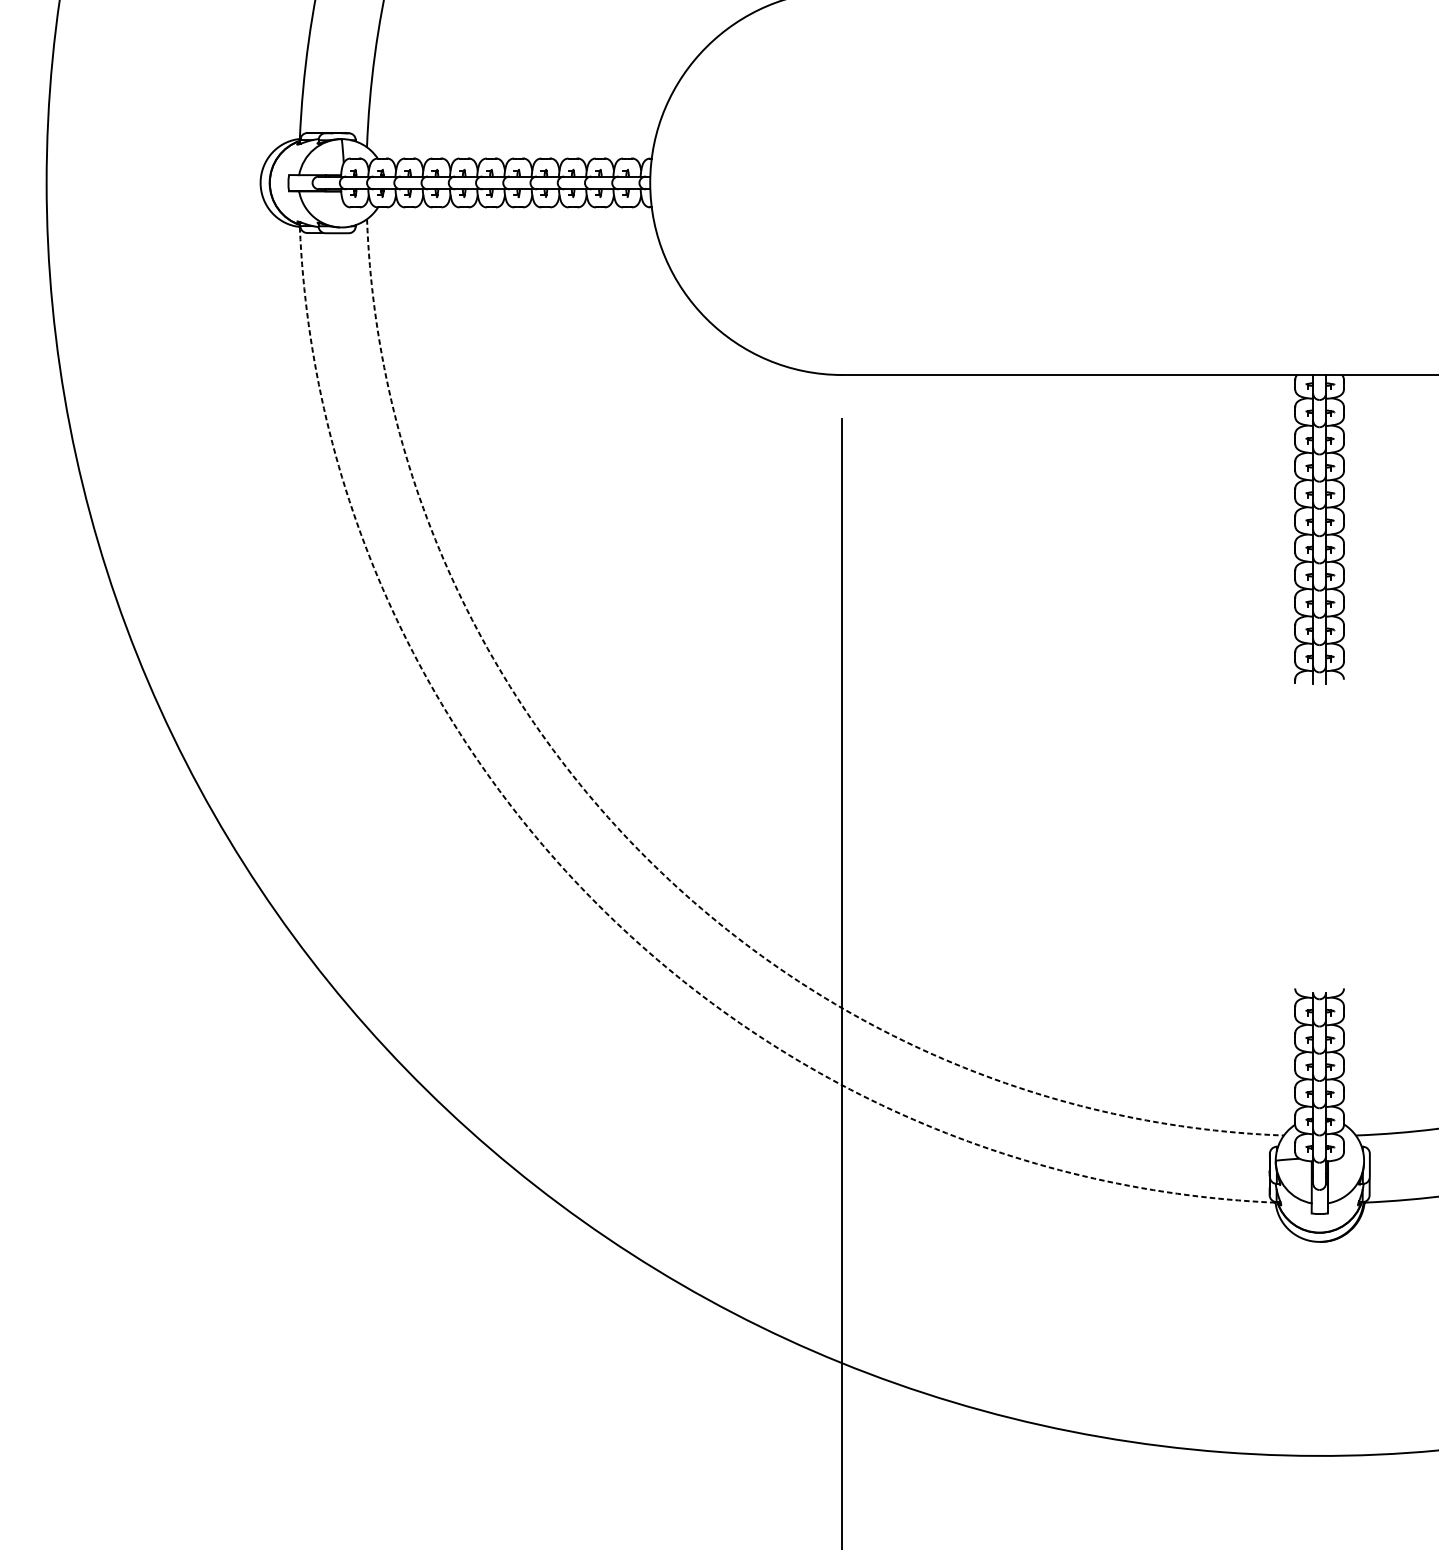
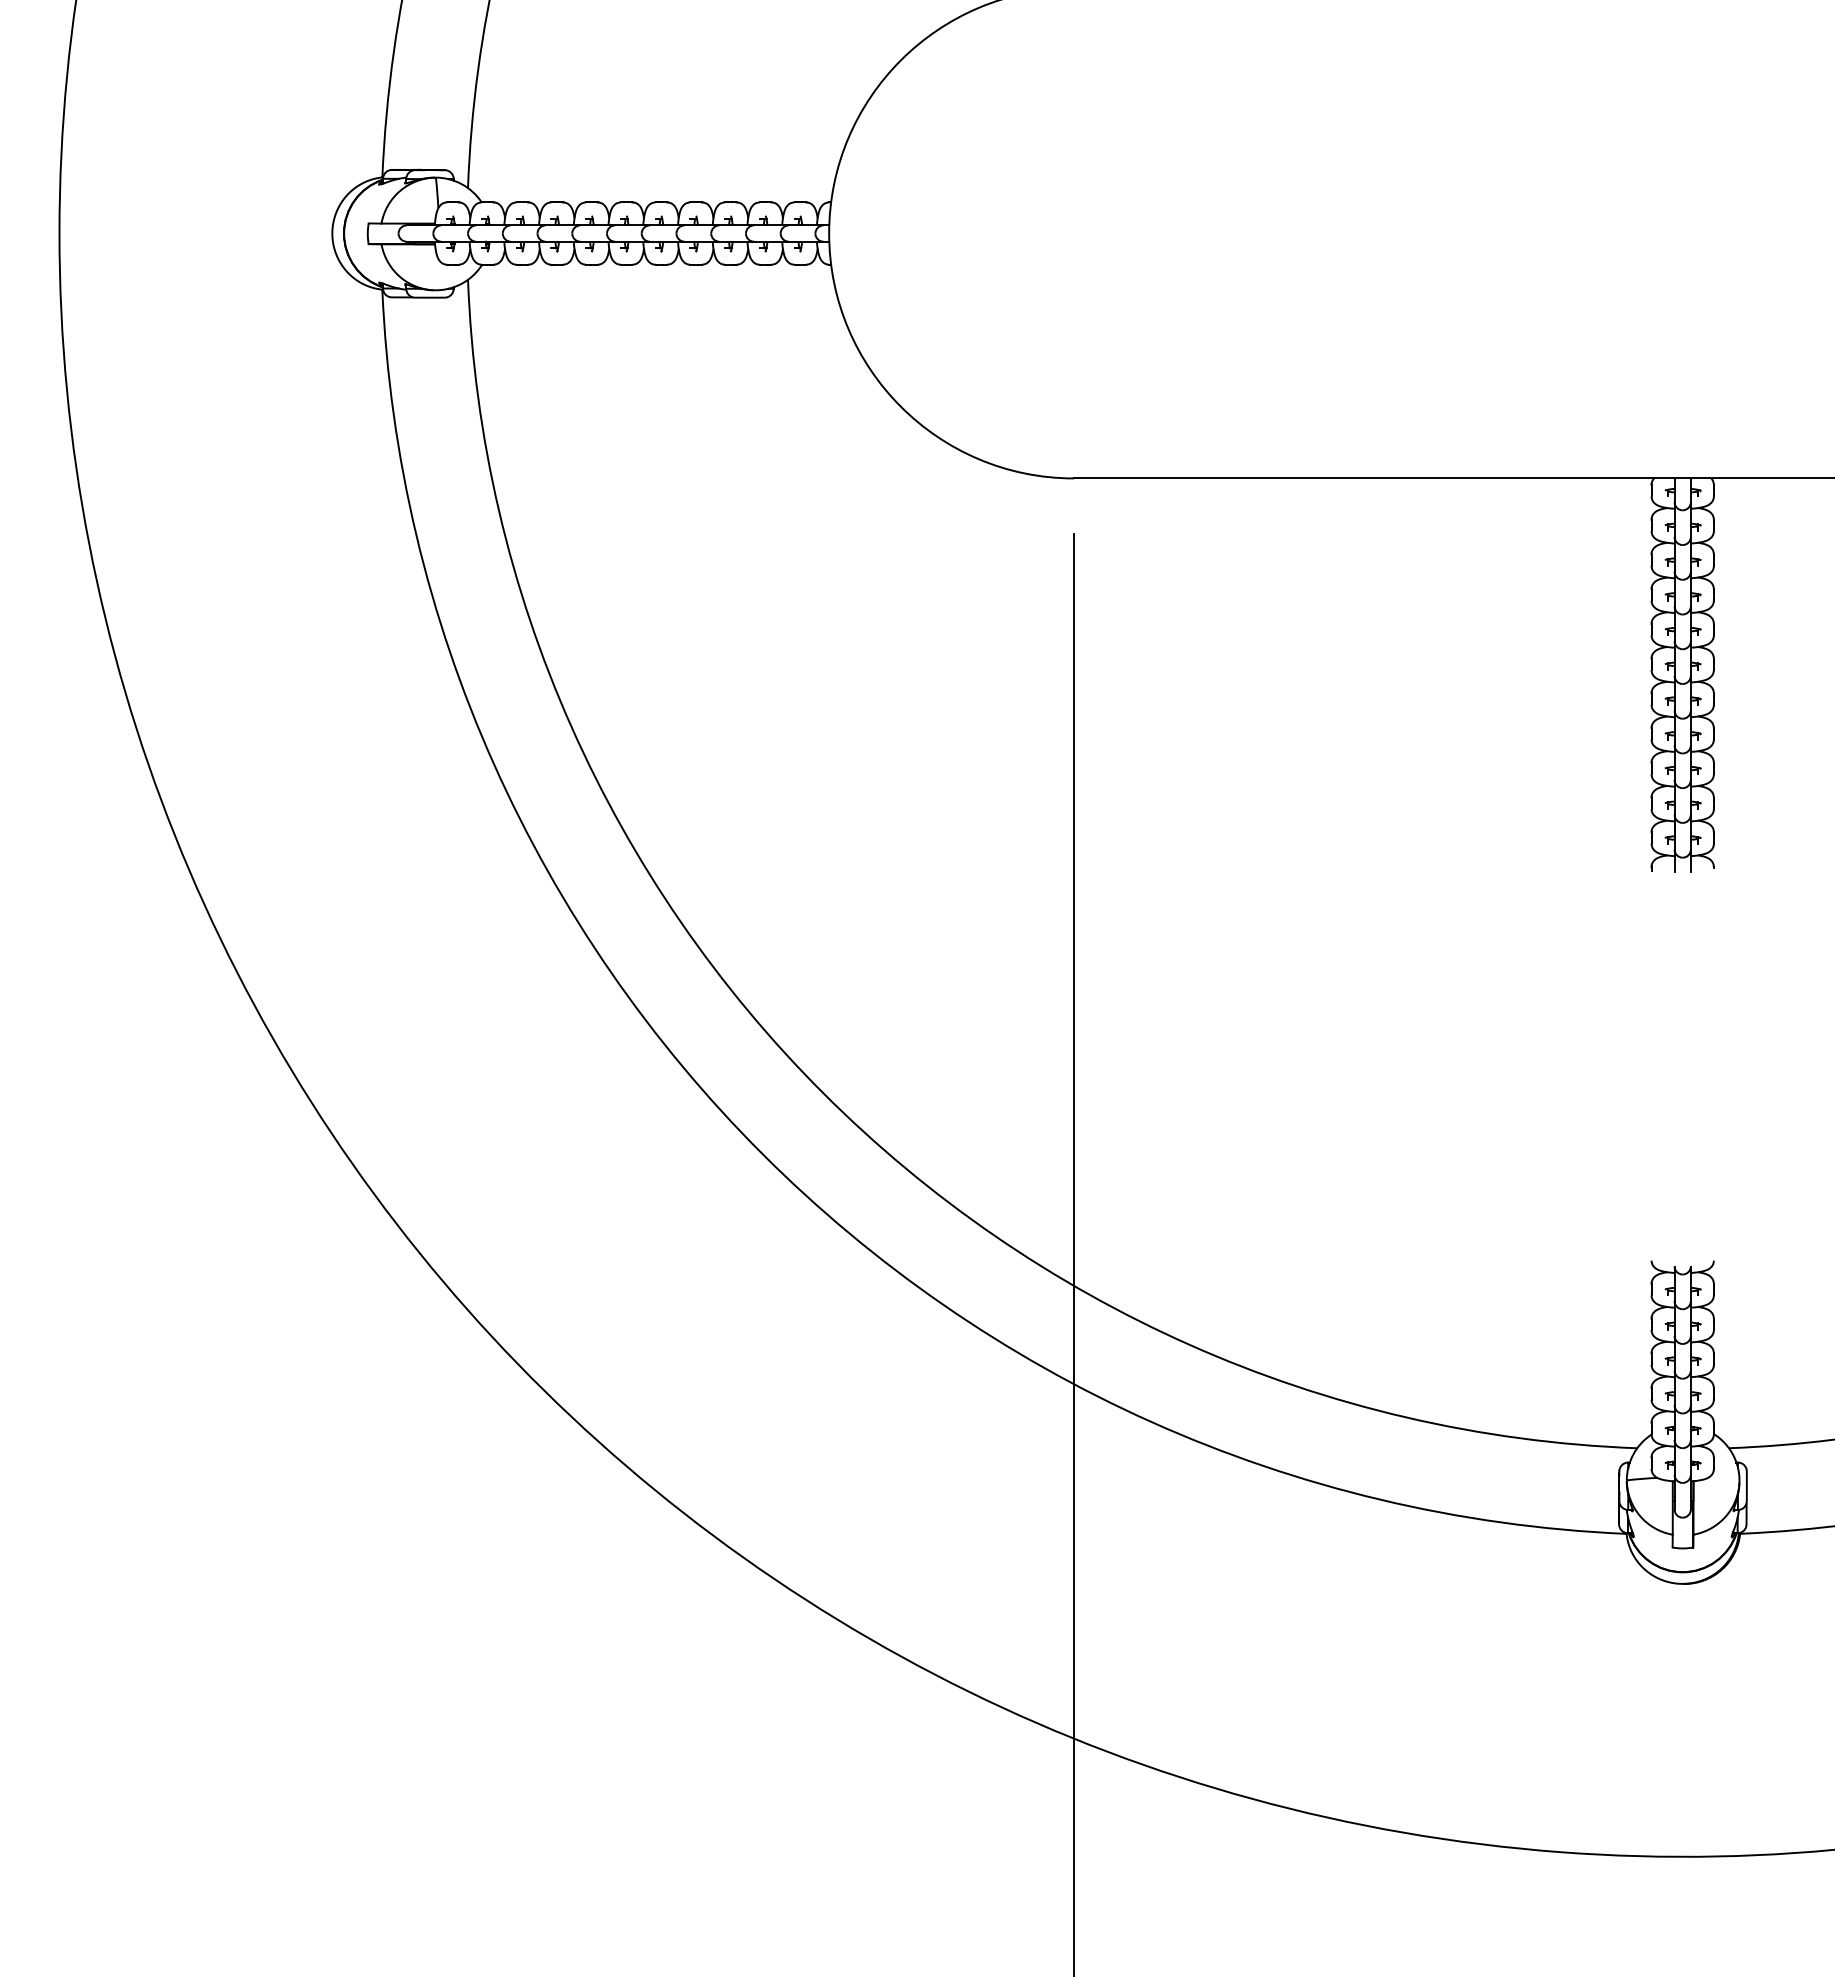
arc: (645, 857) -> (823, 1093), dashed -> solid
arc: (597, 904) -> (762, 1153), dashed -> solid

